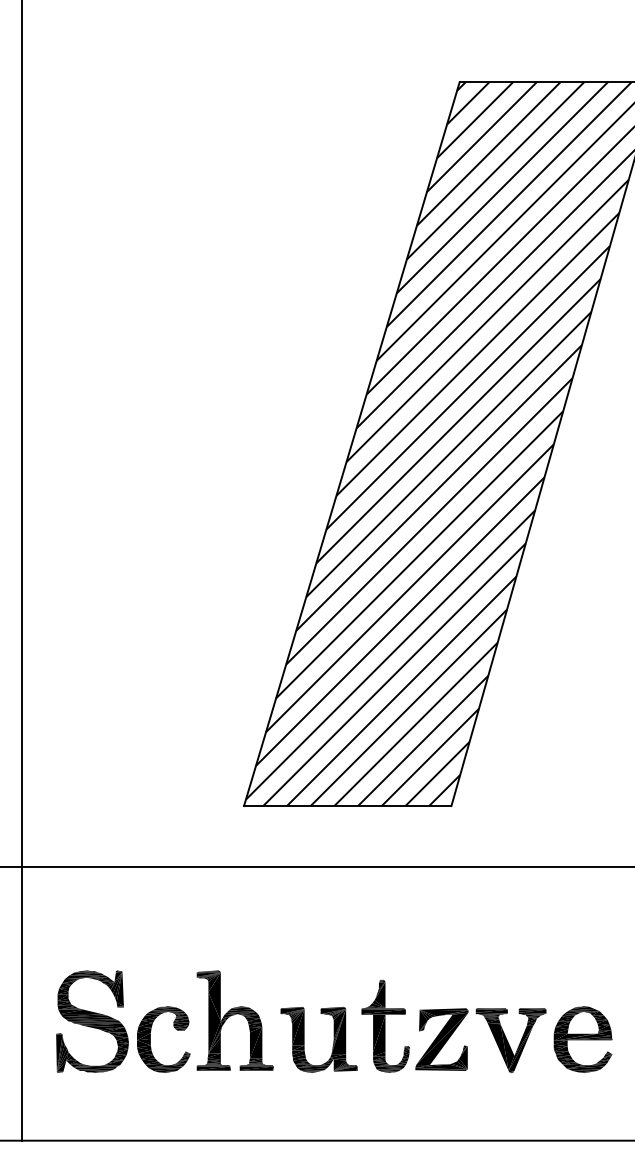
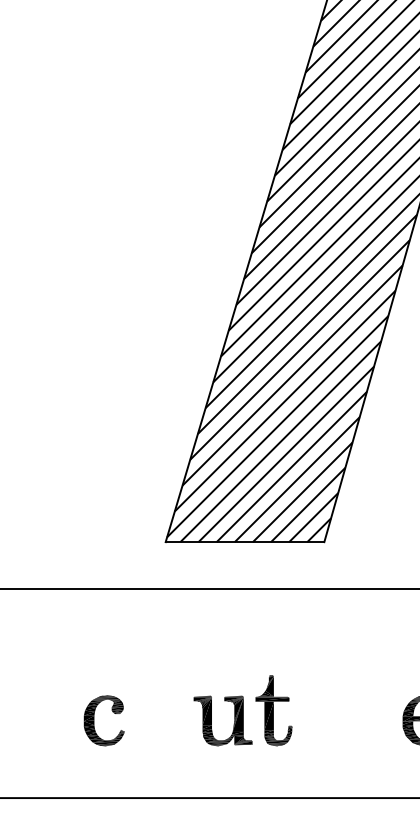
part: (234, 1020) -> (158, 706), removed
part: (92, 1021) -> (49, 706), removed
part: (492, 1034) -> (355, 716), removed

